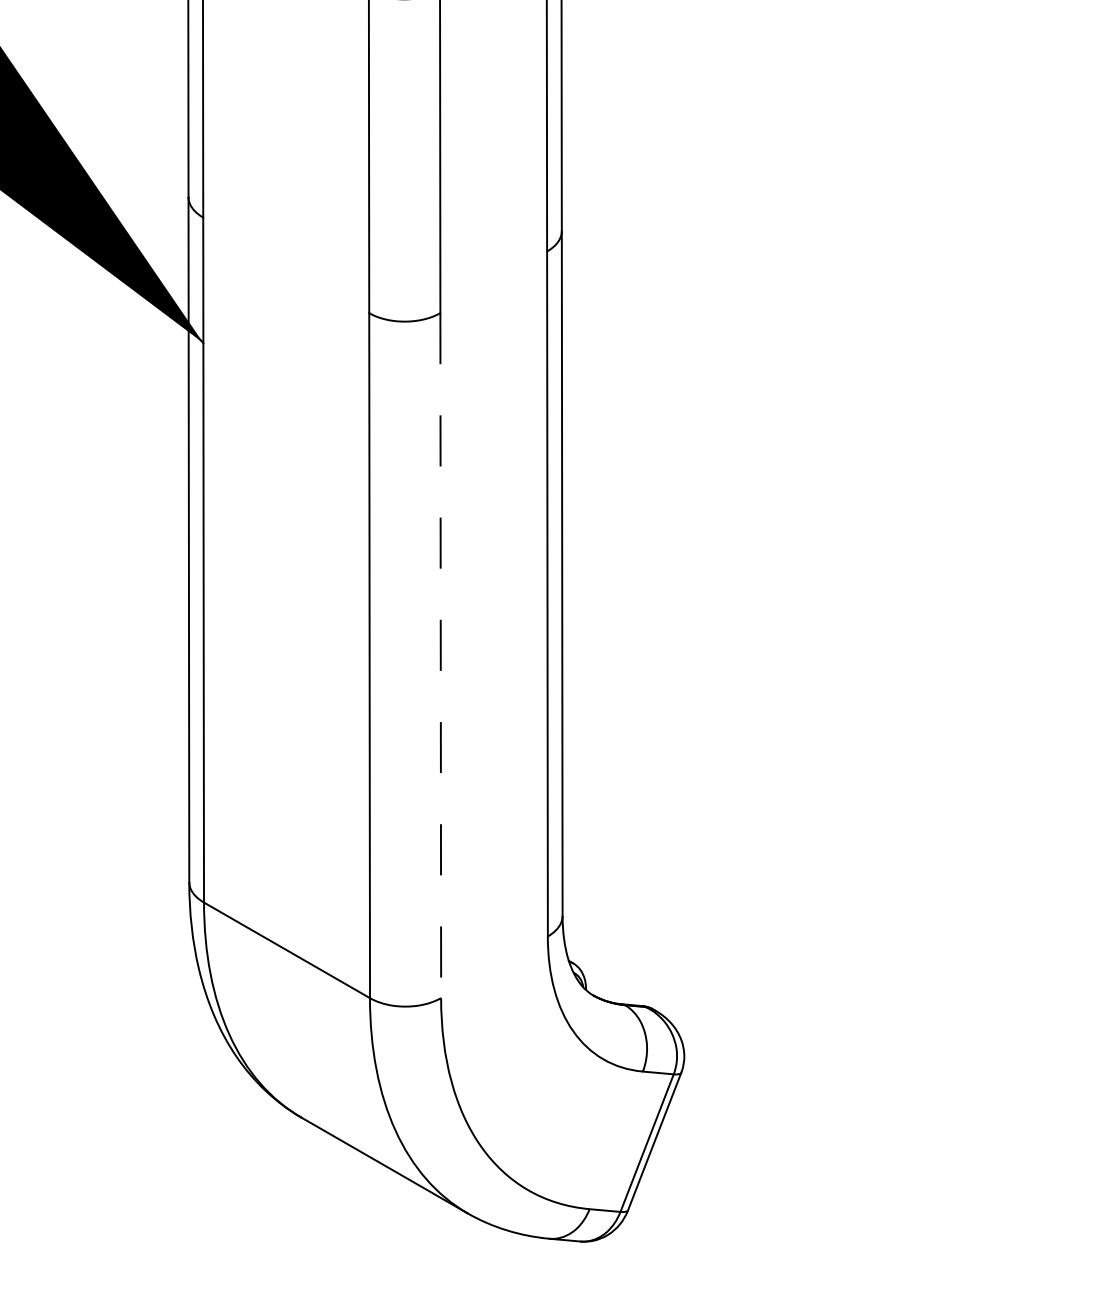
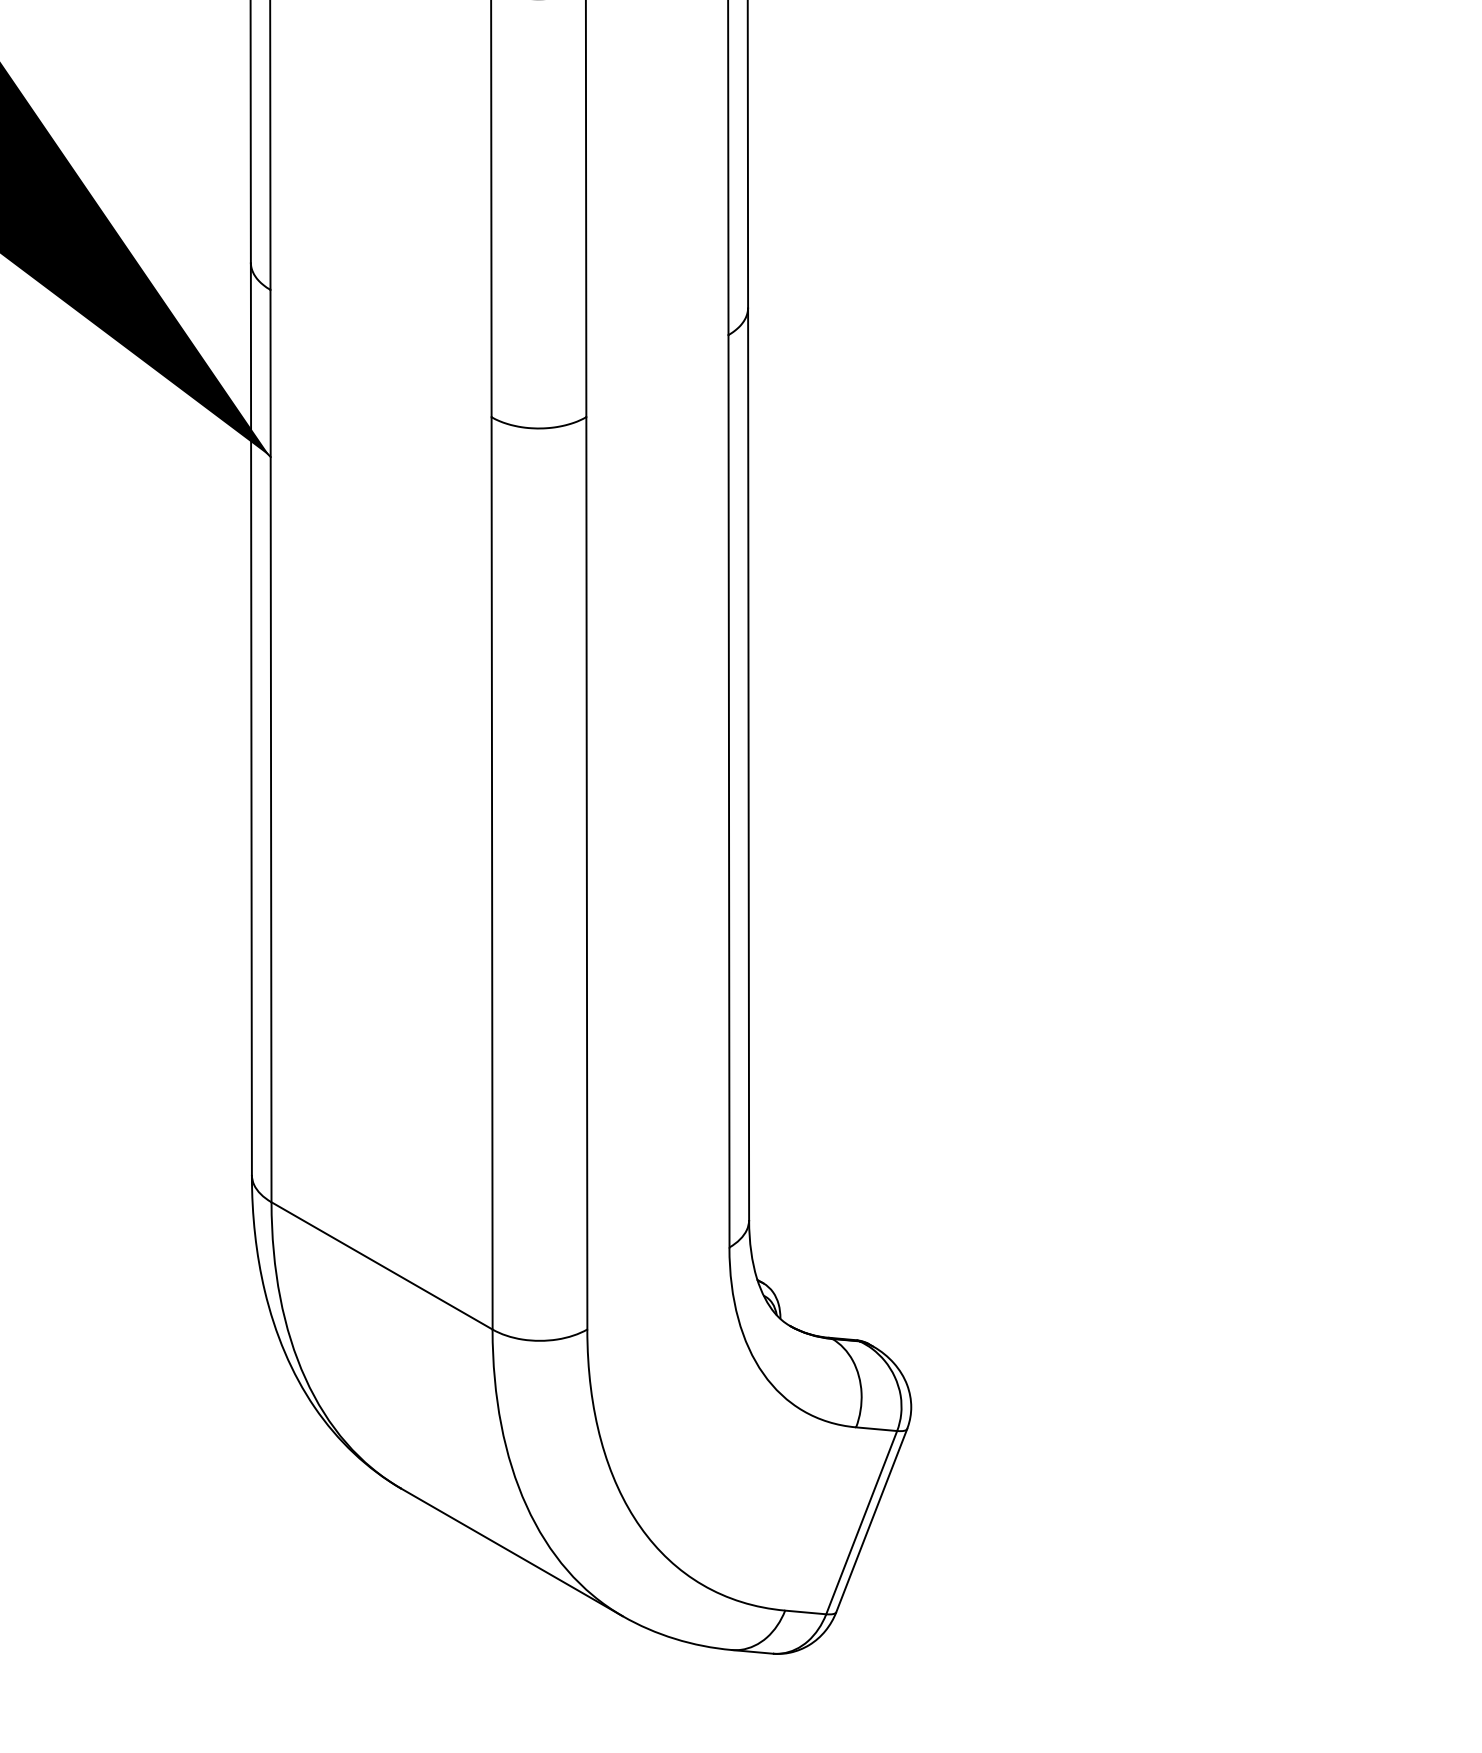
line: (440, 655) -> (586, 873), dashed -> solid

